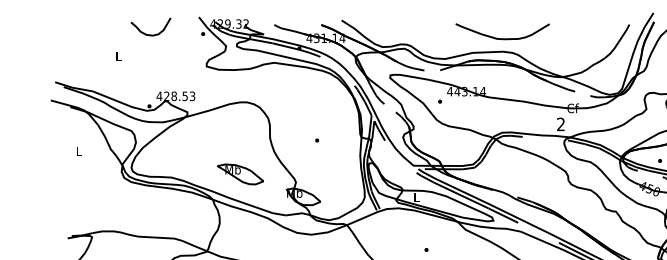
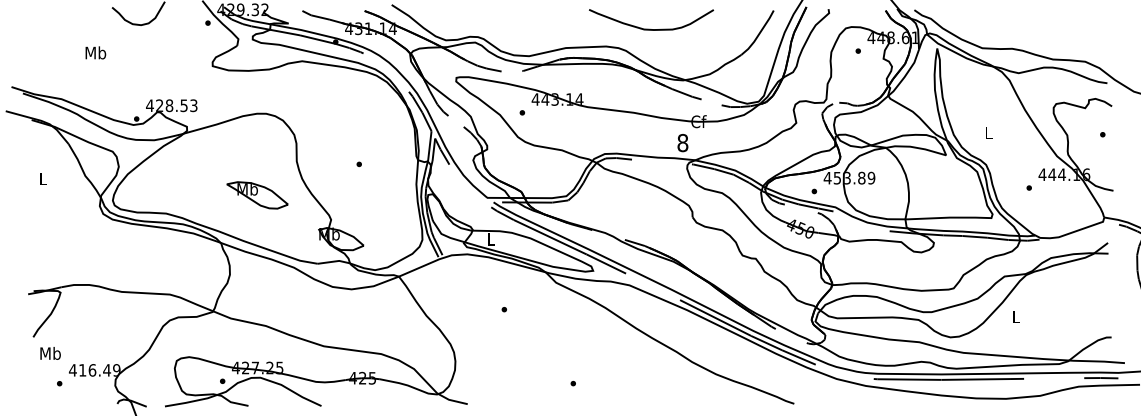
curve: (501, 38) -> (650, 28), moved
text: (118, 56) -> (95, 52), L -> Mb
text: (560, 124) -> (682, 143), 2 -> 8
part: (240, 174) -> (257, 195), moved

